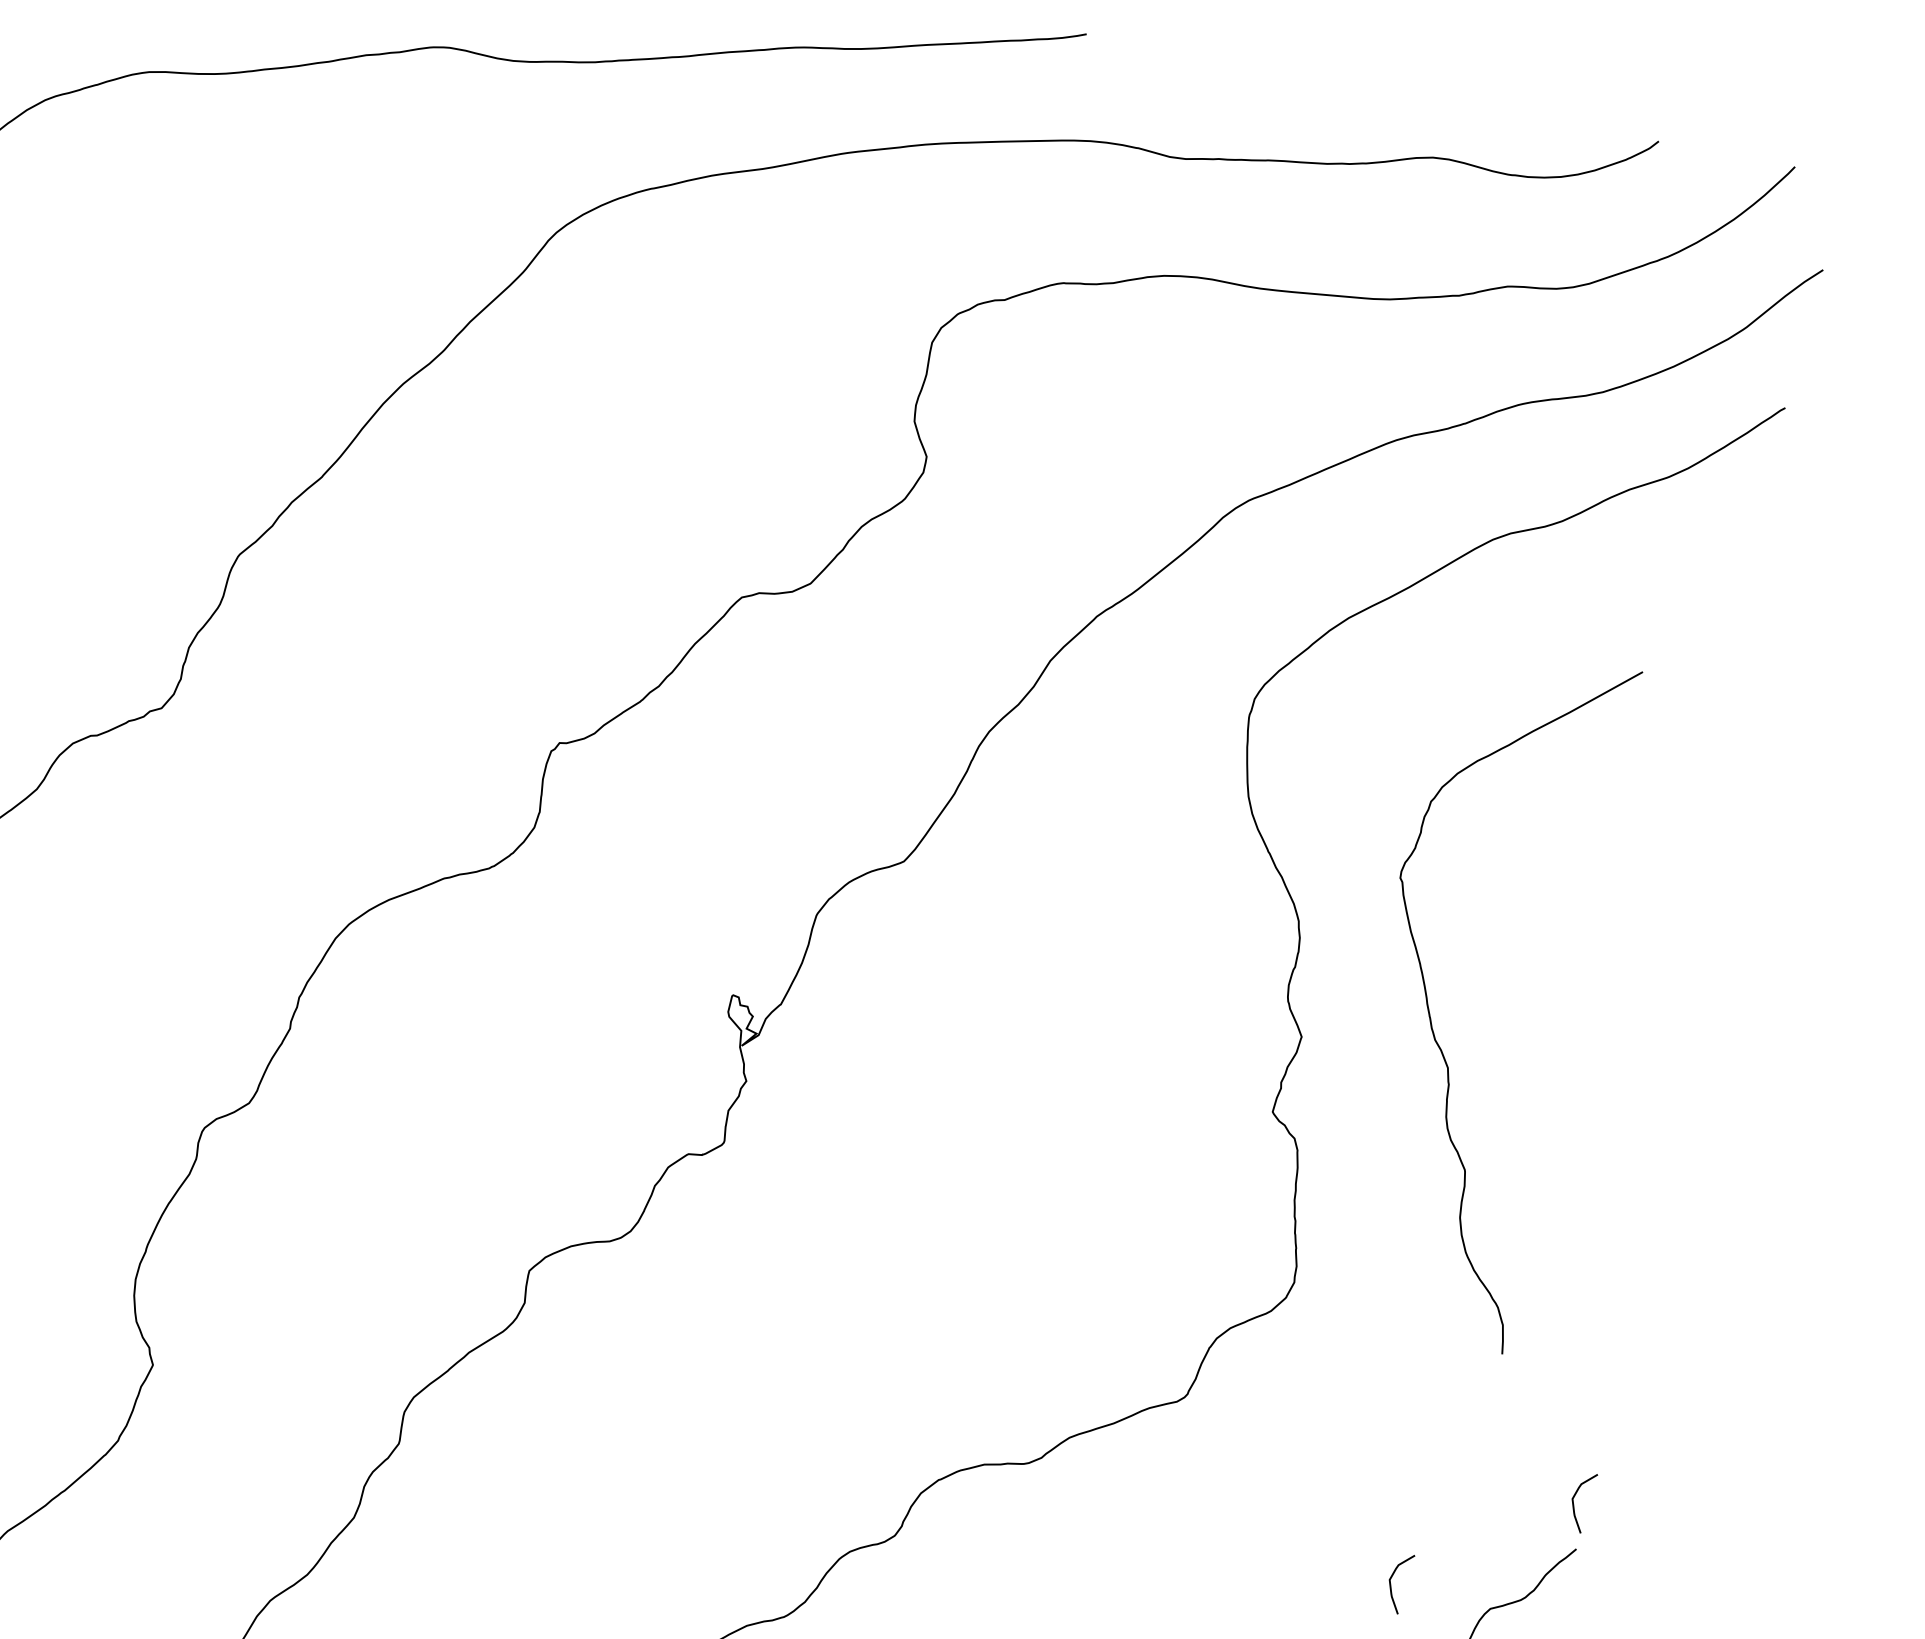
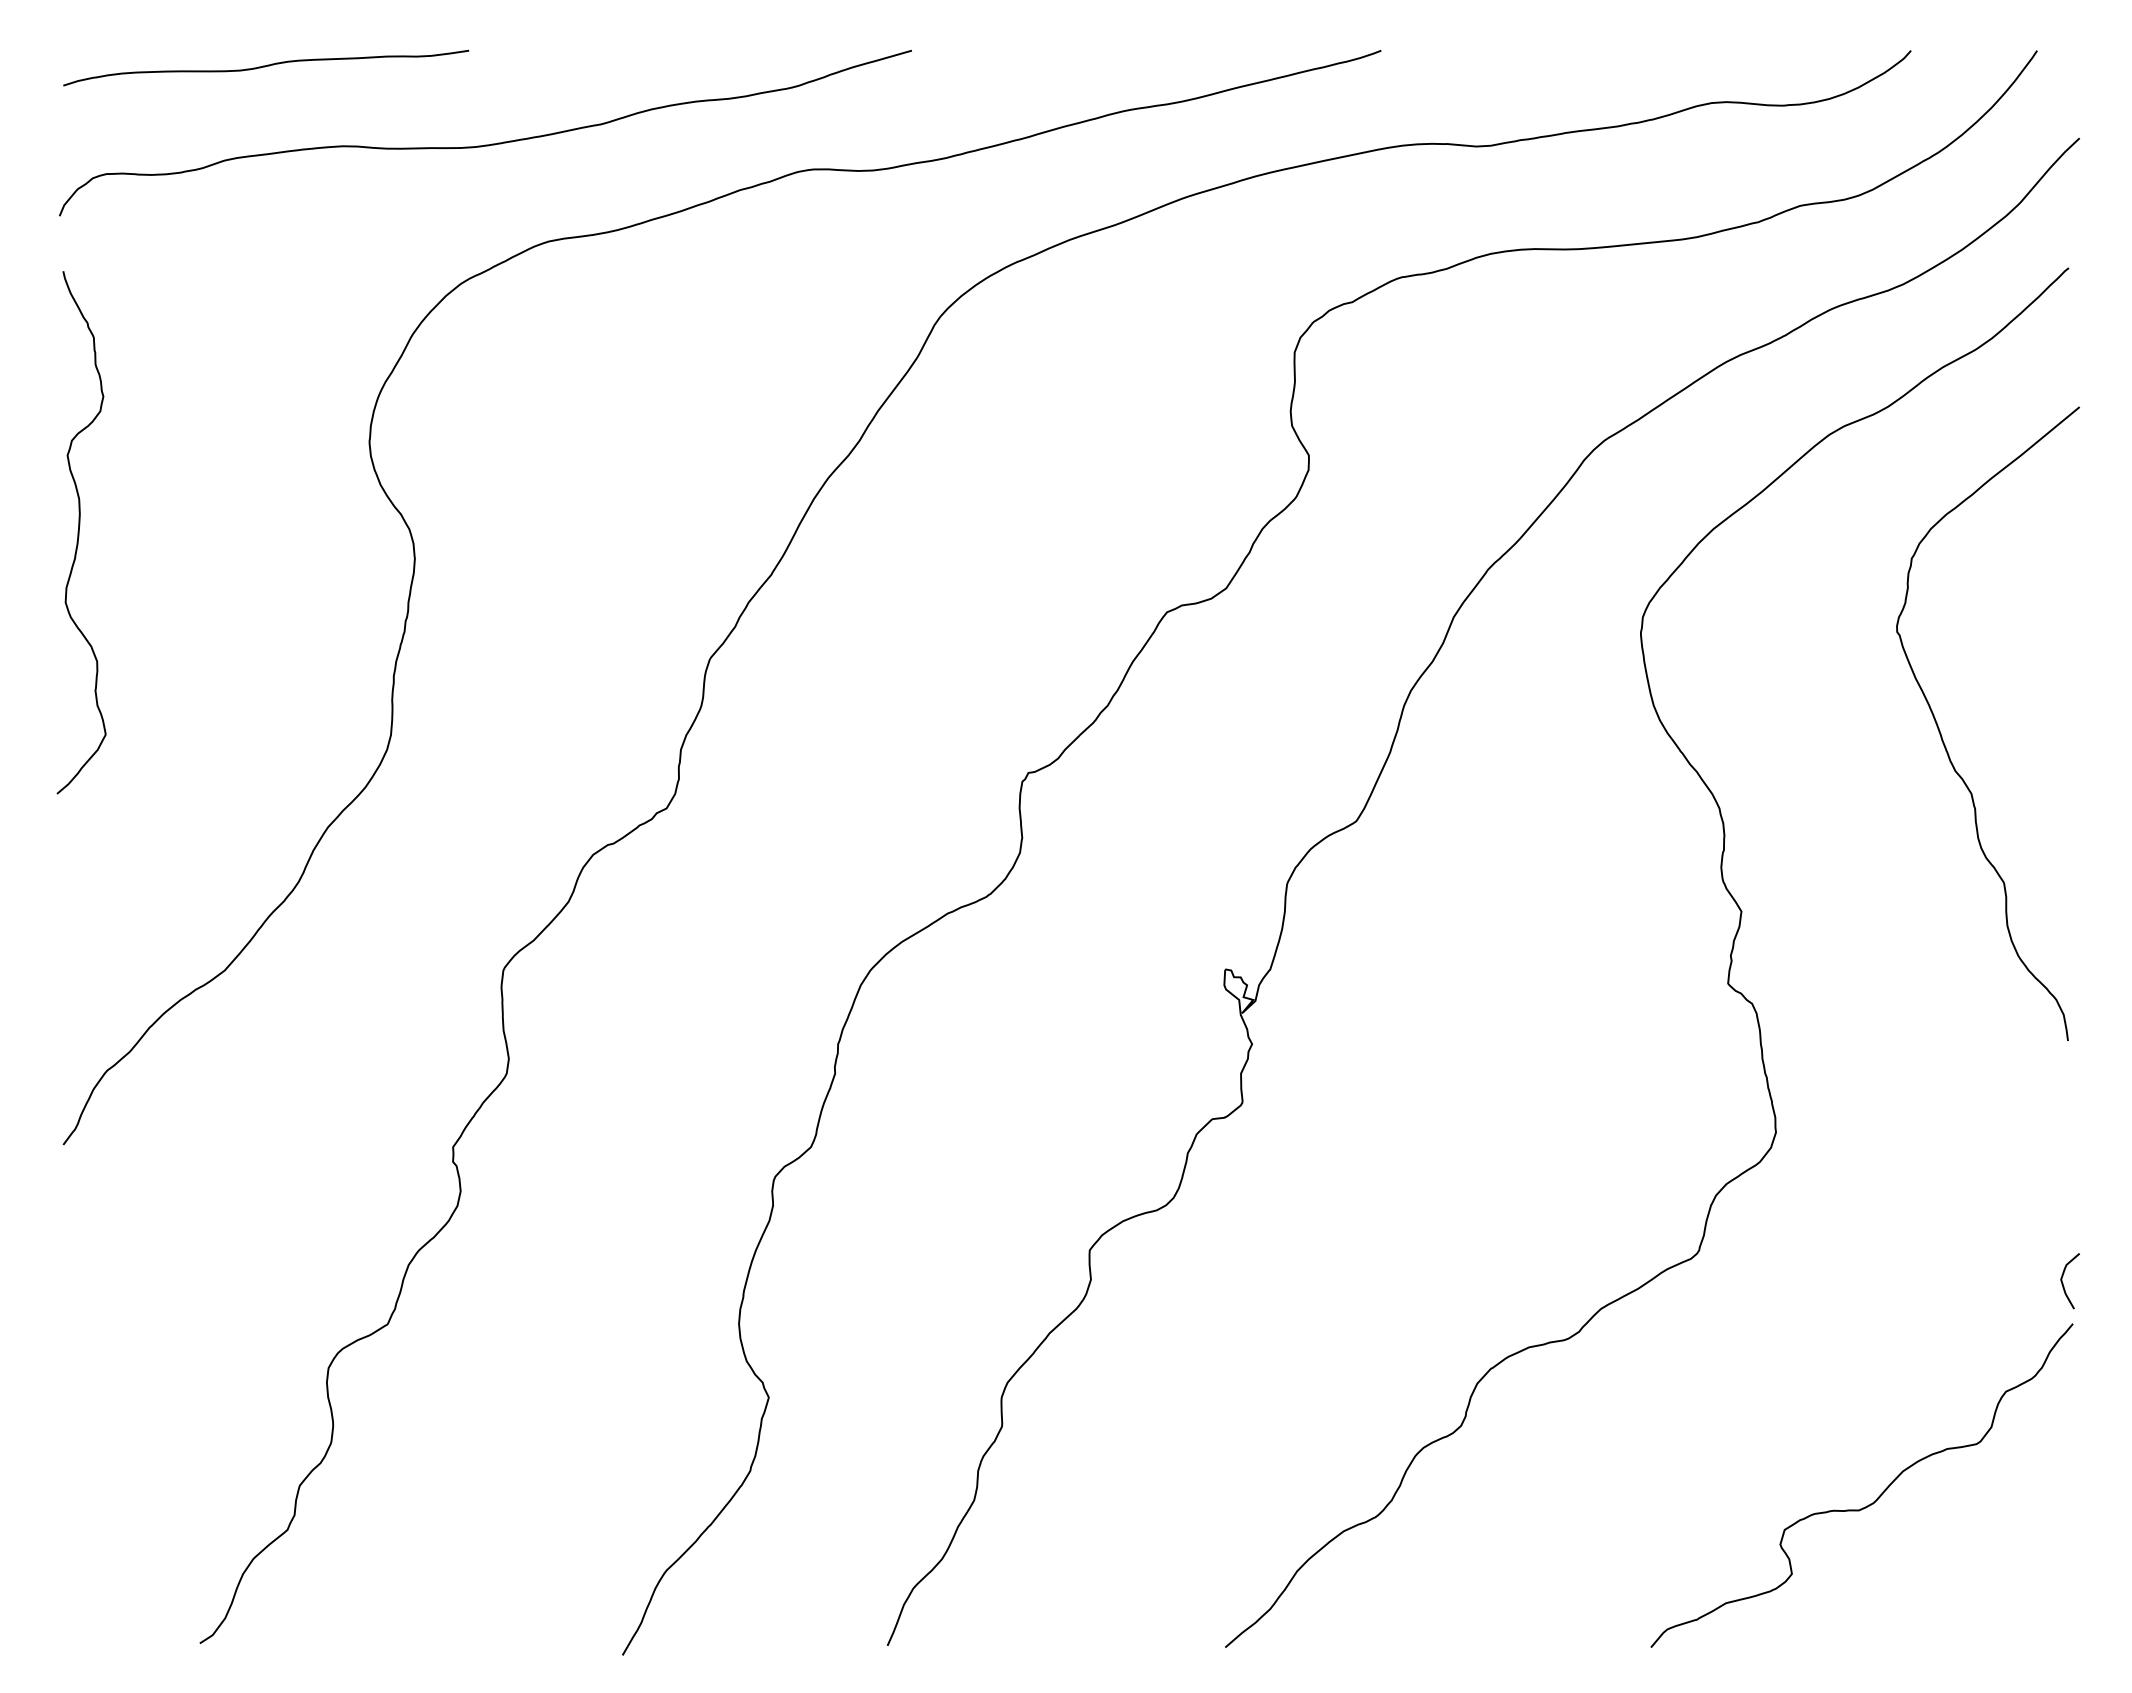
curve: (1428, 1003) -> (1943, 739), moved
curve: (1391, 1584) -> (1913, 1386), removed

